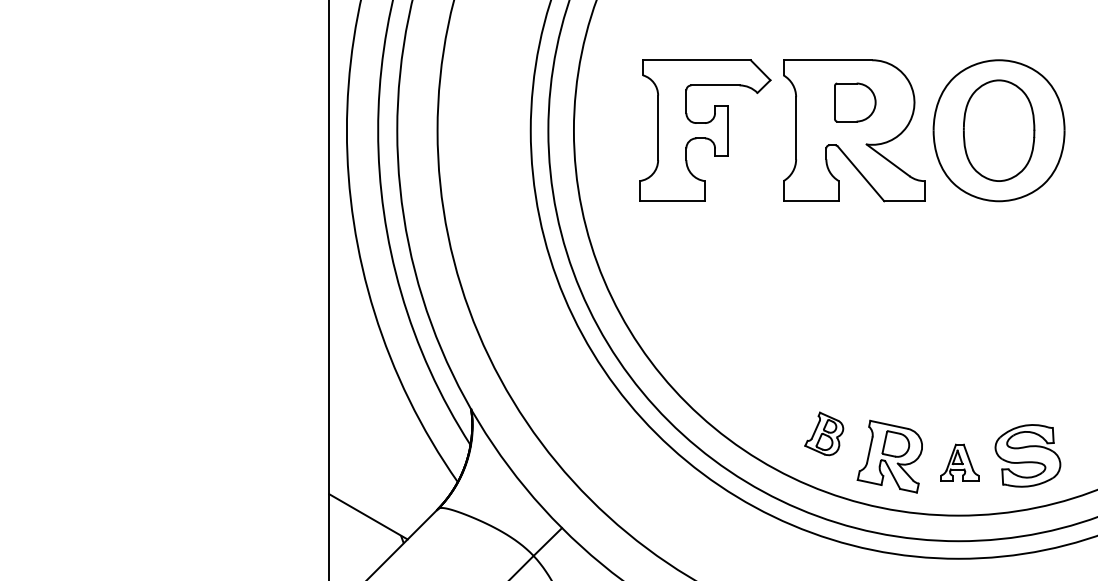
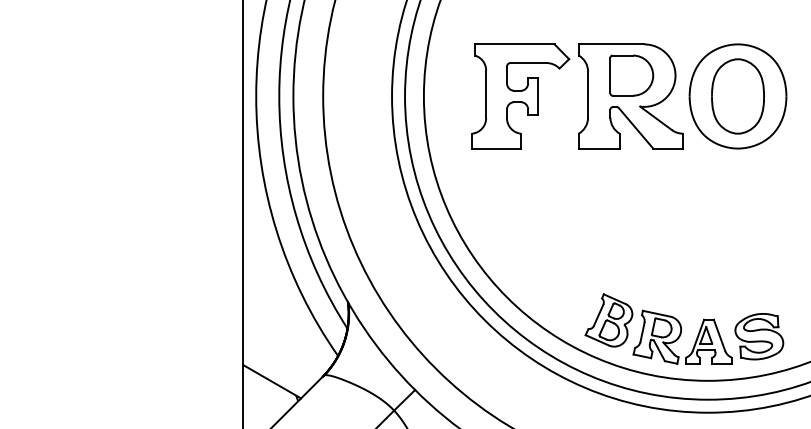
part: (855, 102) -> (631, 75), size x1.43
part: (823, 433) -> (608, 320), size x1.67
part: (959, 462) -> (708, 341), size x1.67

